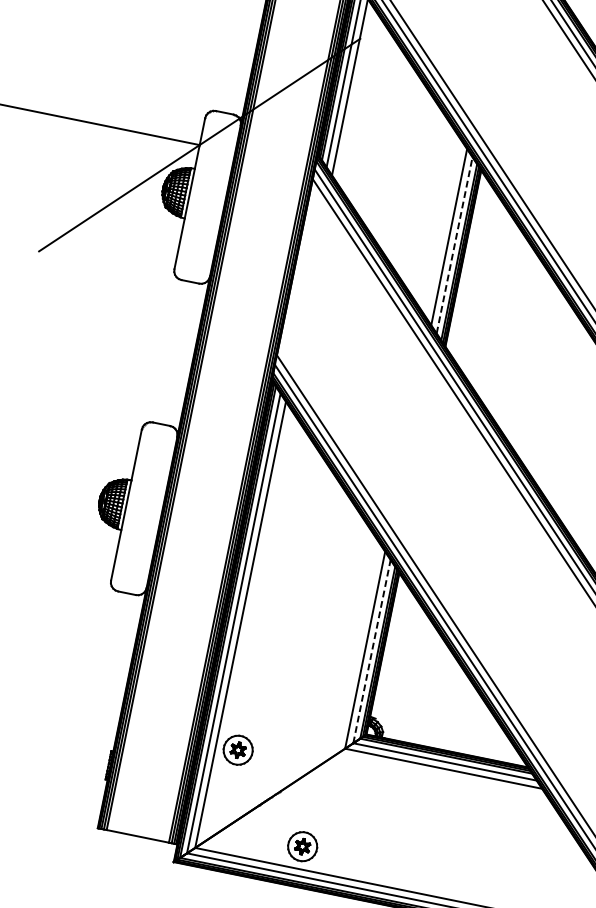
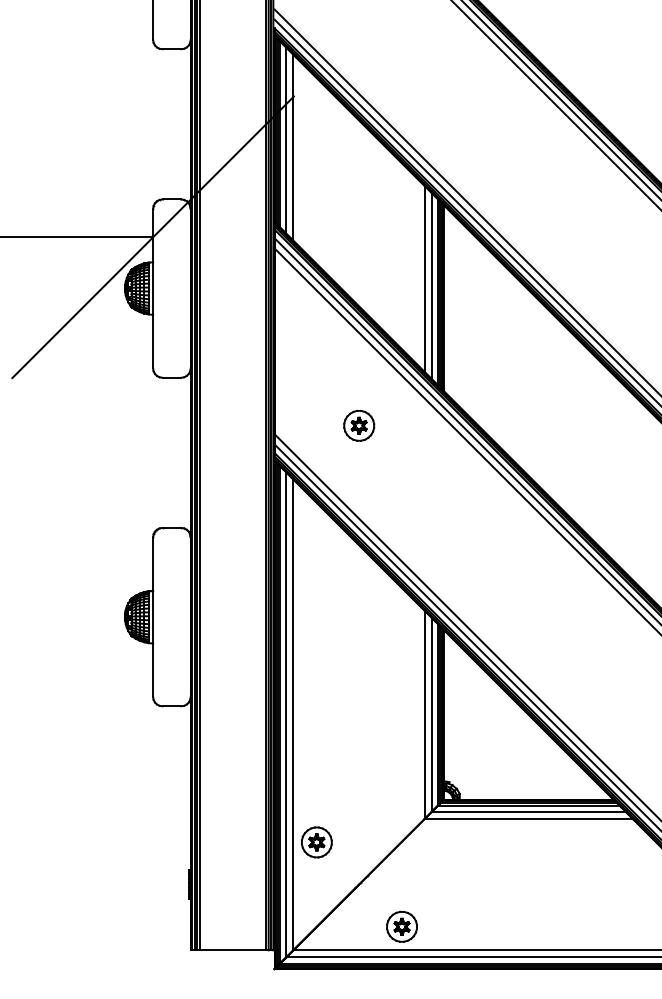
line: (455, 245) -> (432, 286), dashed -> solid
part: (359, 363) -> (359, 425), added
line: (372, 651) -> (432, 714), dashed -> solid

